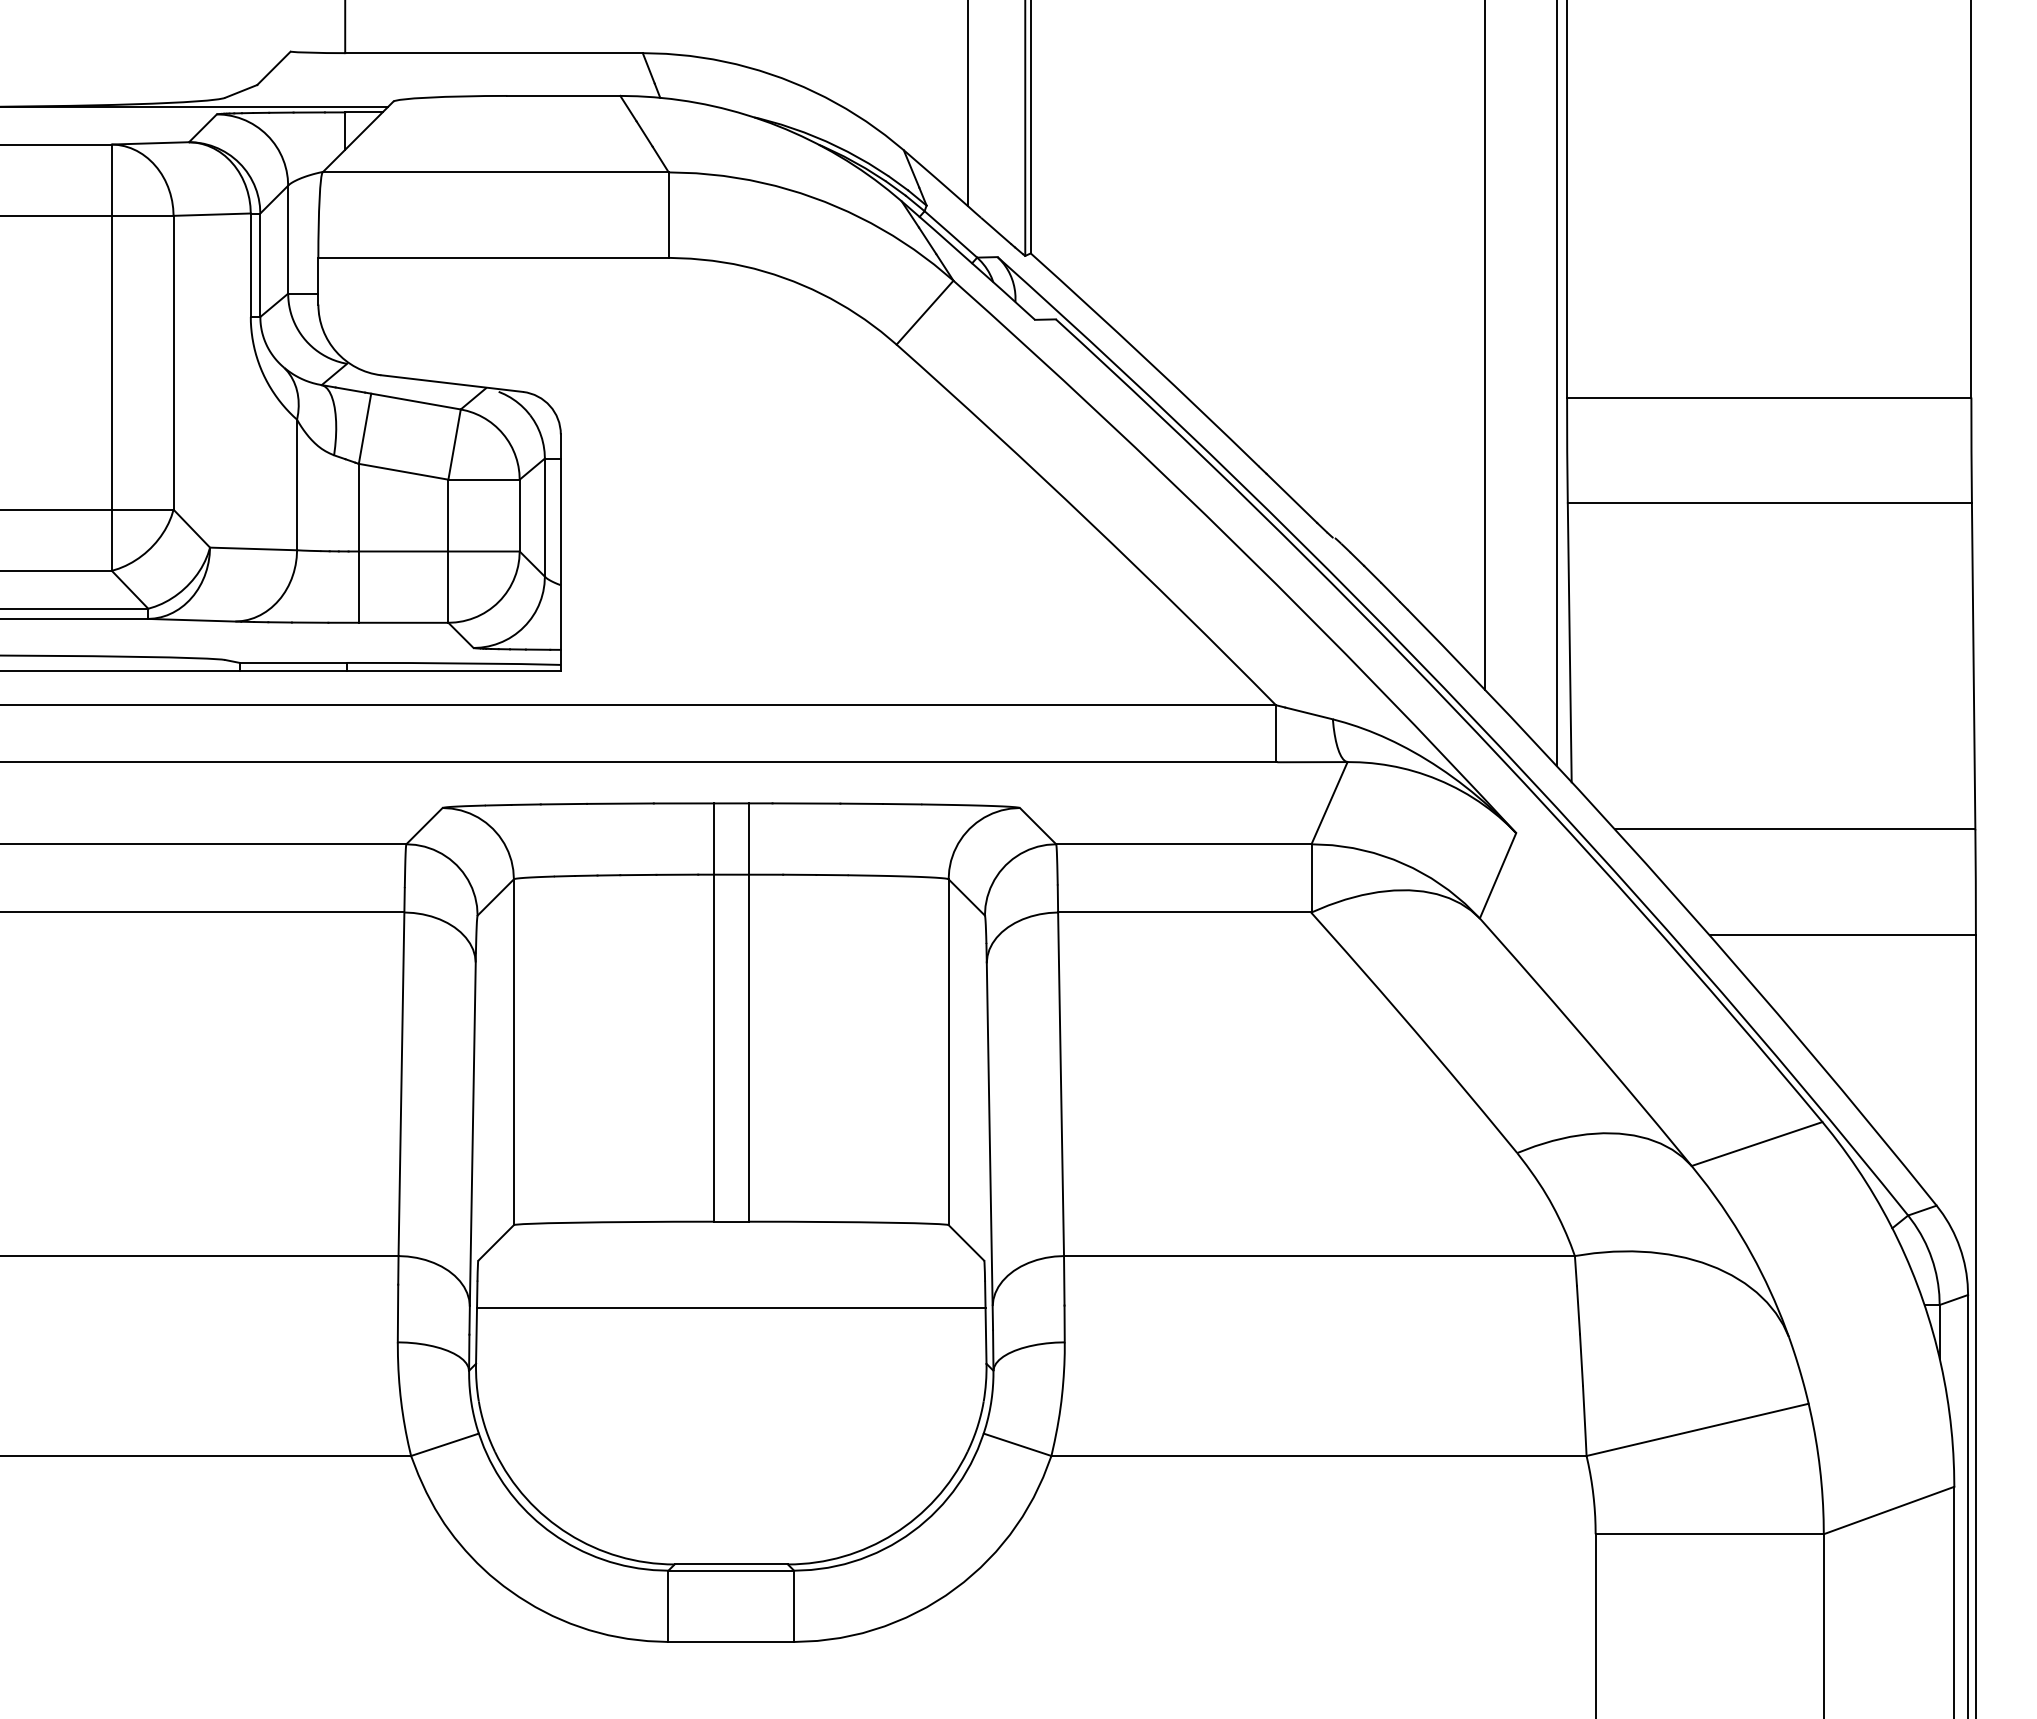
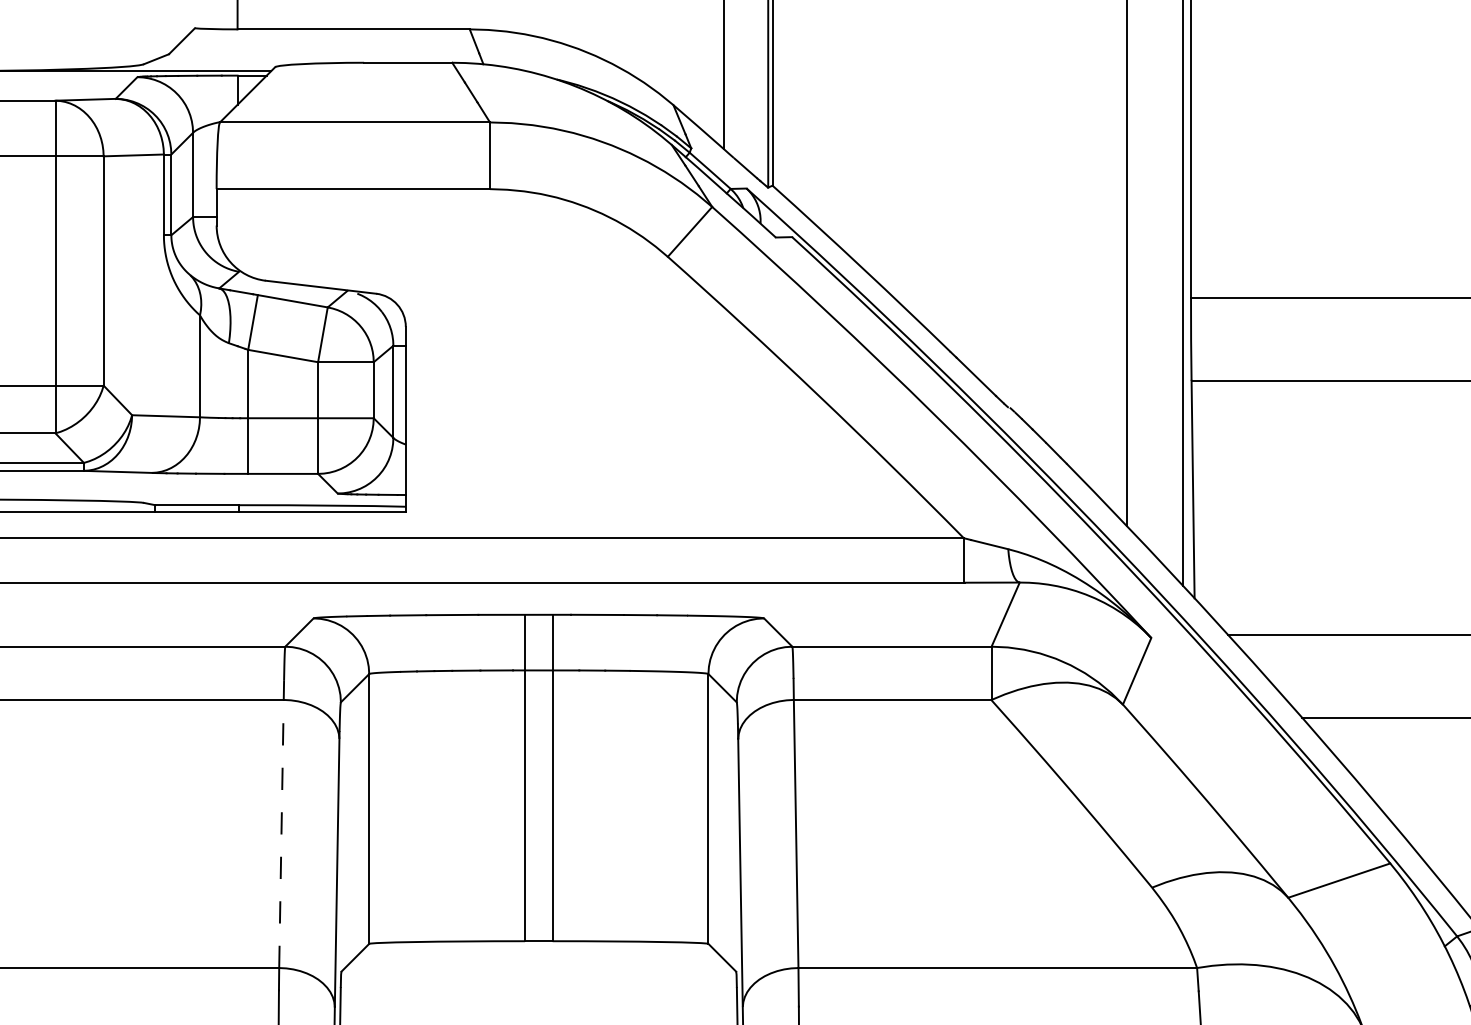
line: (401, 1071) -> (281, 824), solid -> dashed
line: (731, 1308) -> (539, 1008), removed

